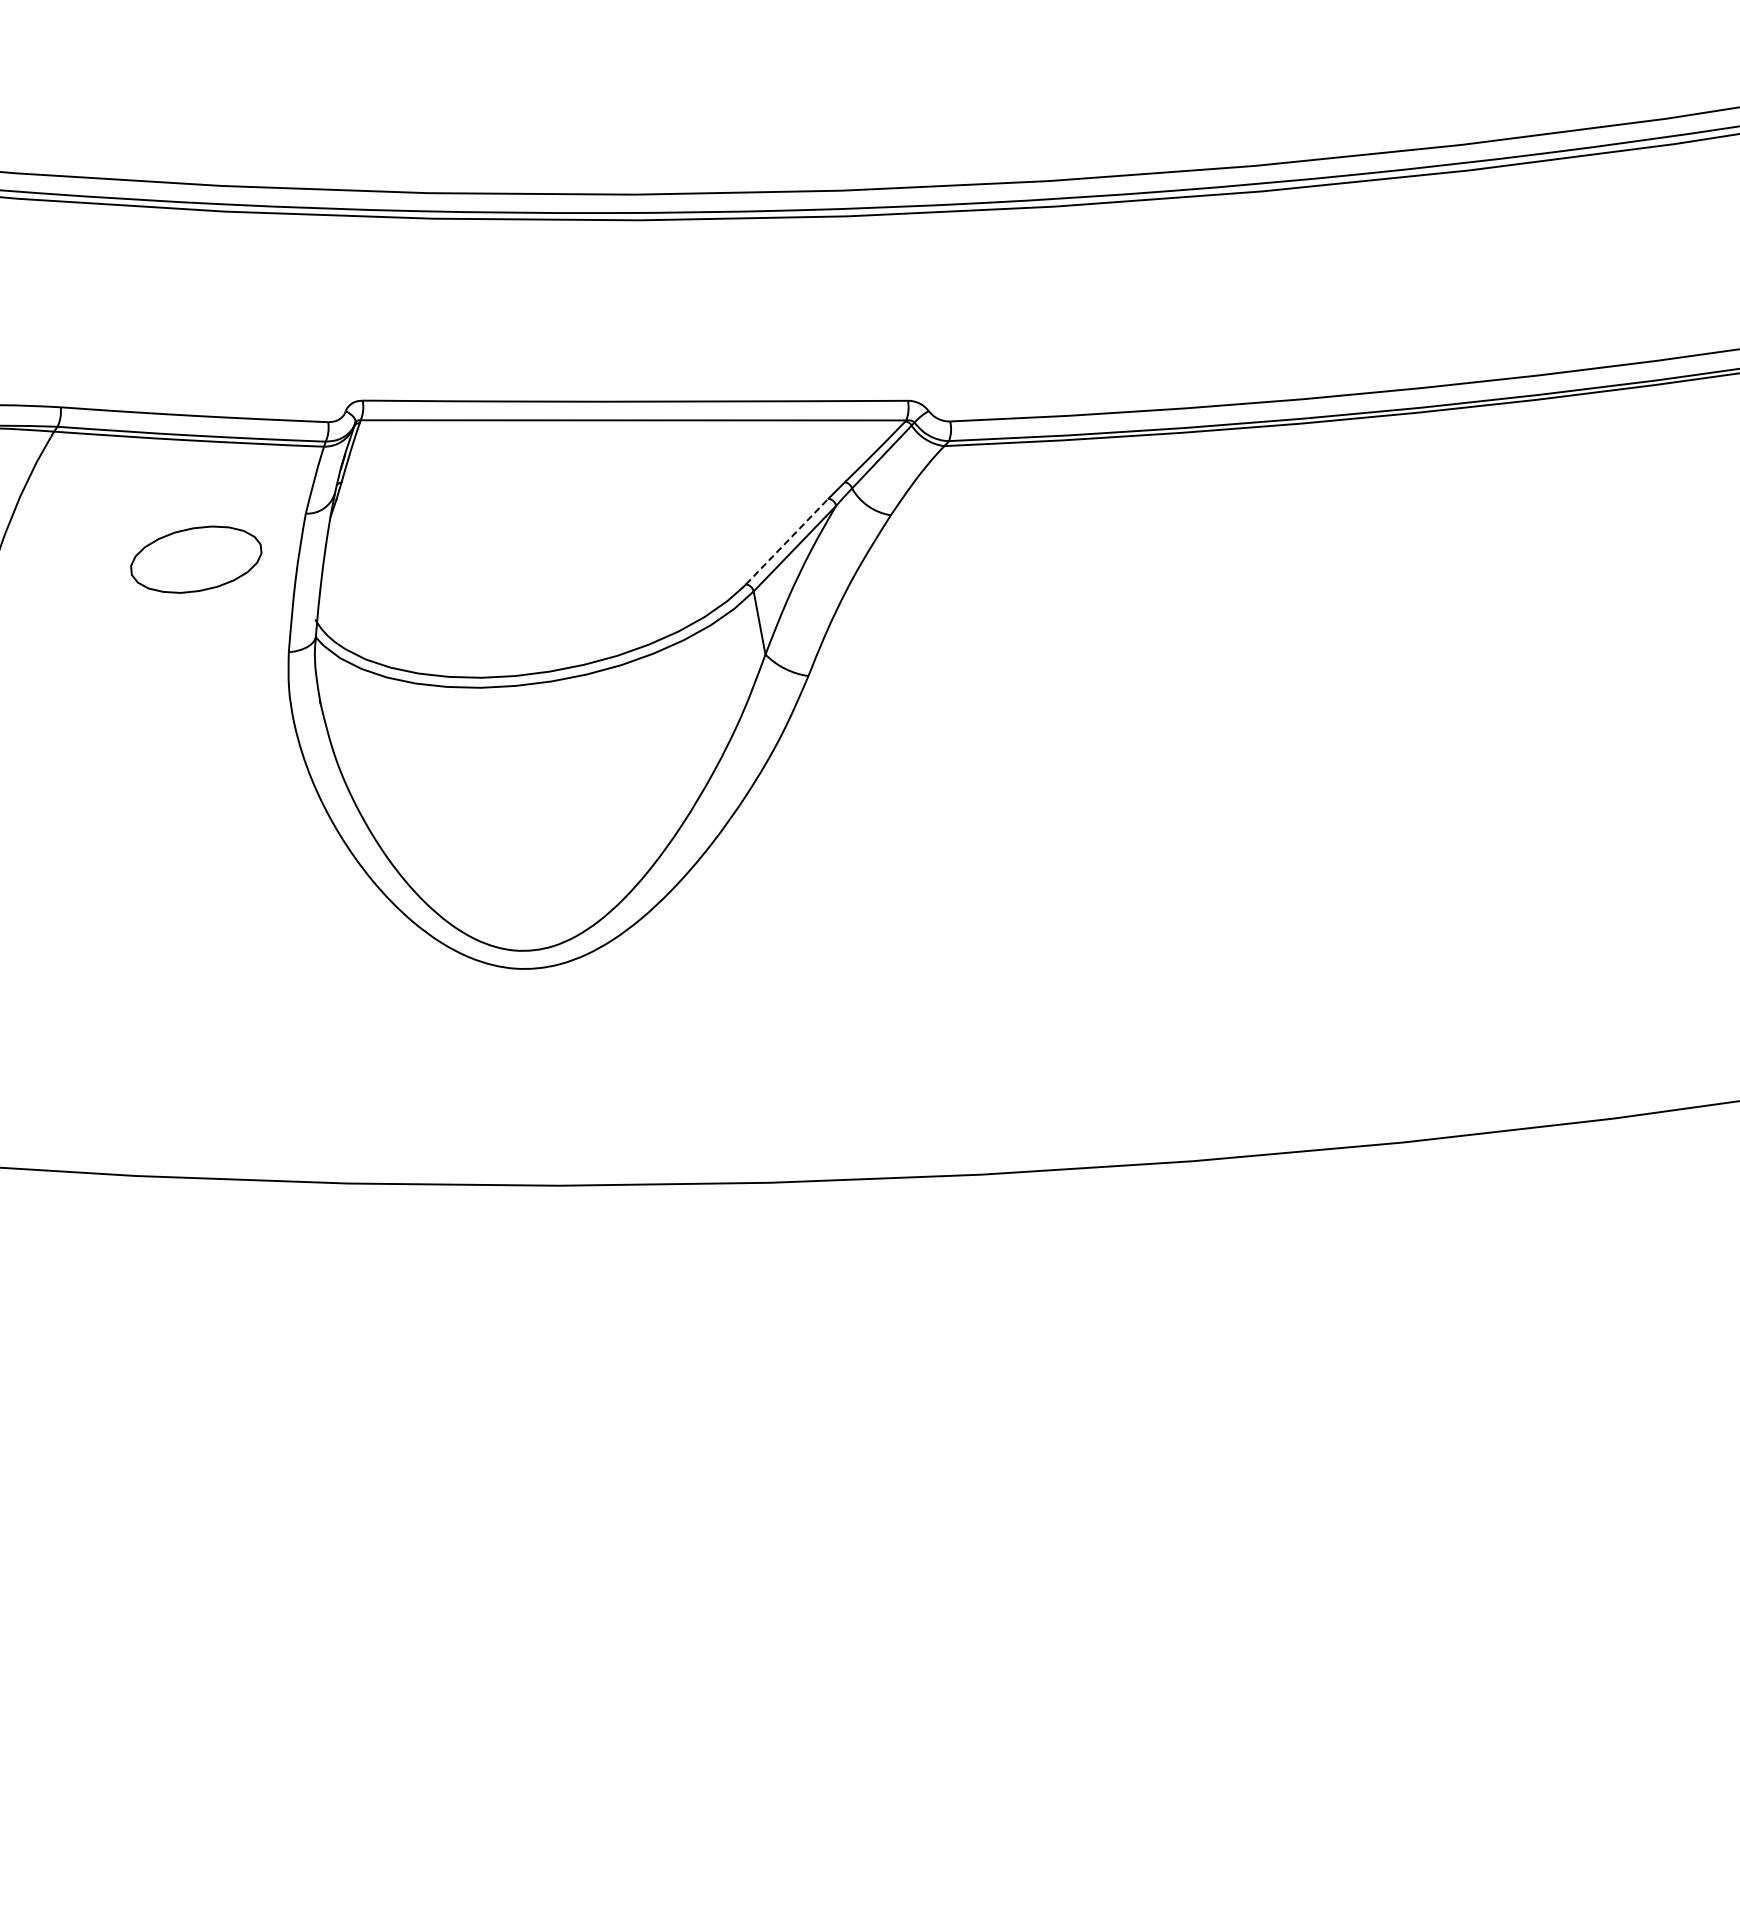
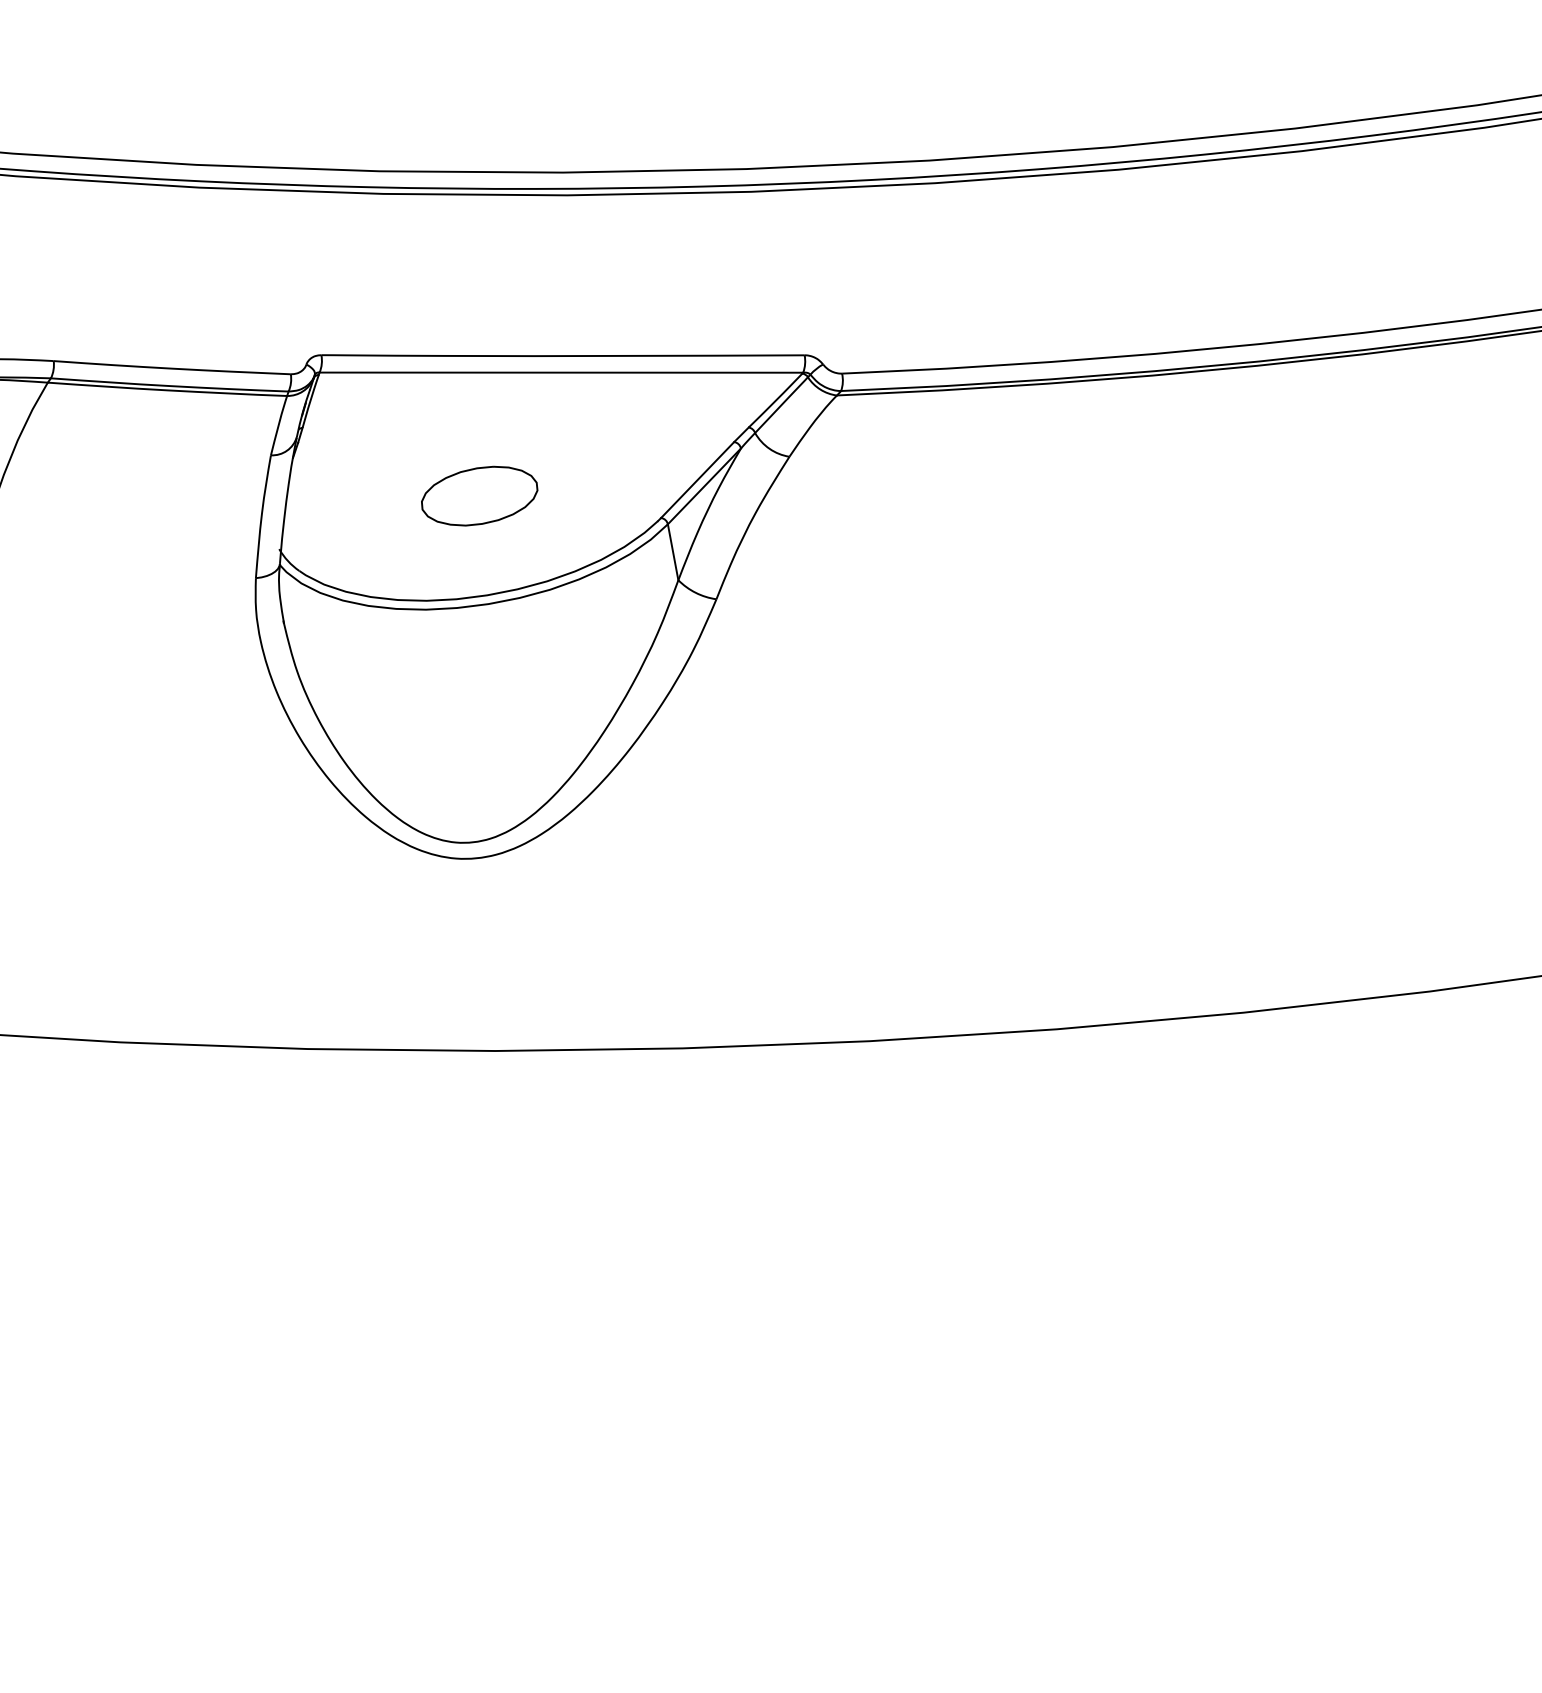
line: (787, 541) -> (697, 480), dashed -> solid
part: (196, 559) -> (479, 495), moved

